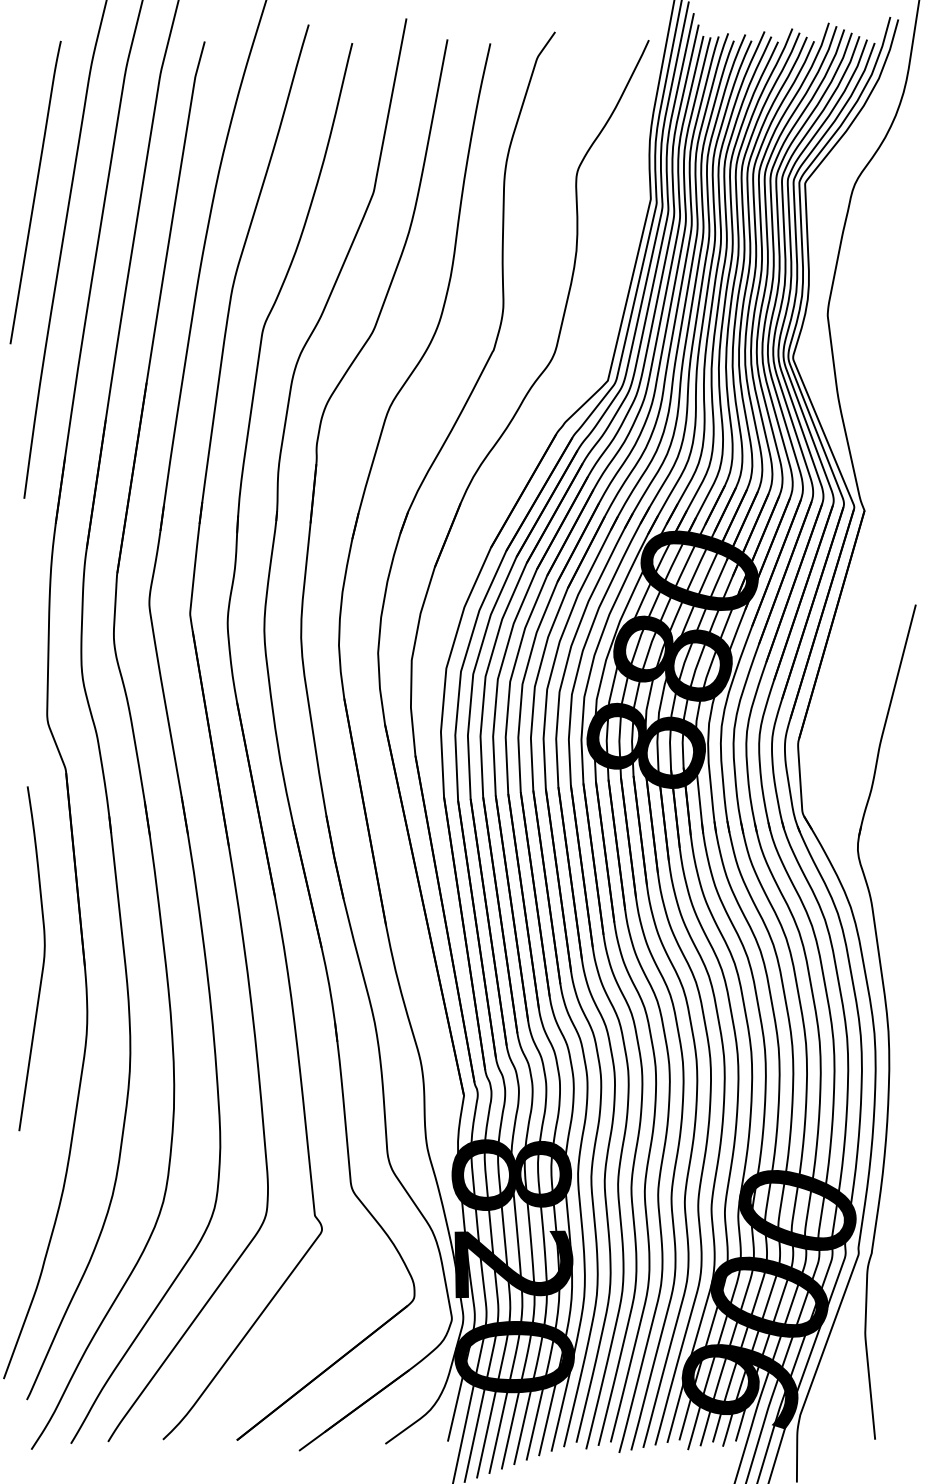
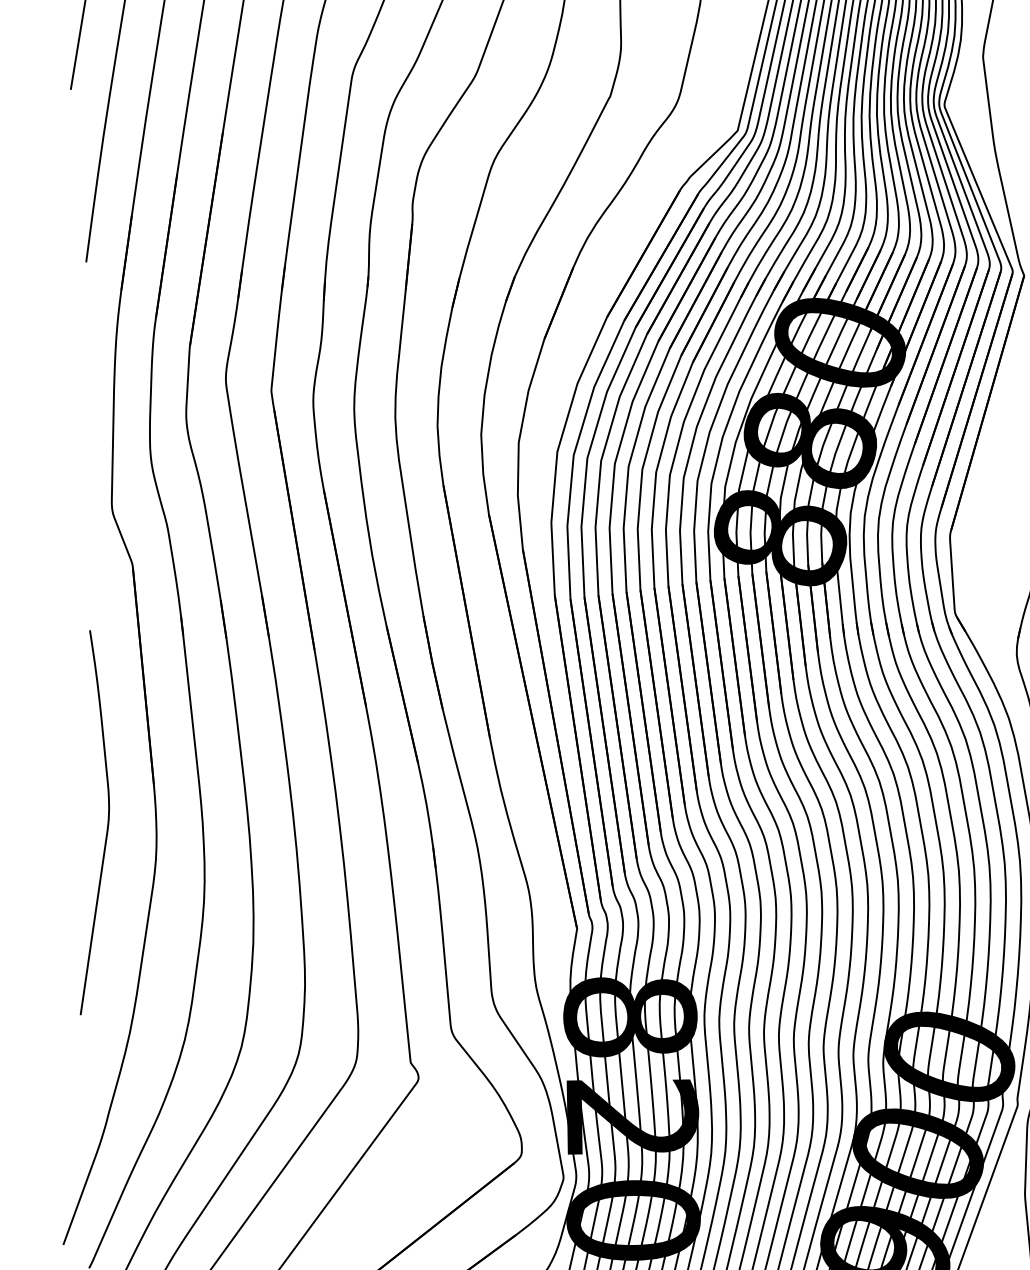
curve: (42, 962) -> (106, 826), moved

